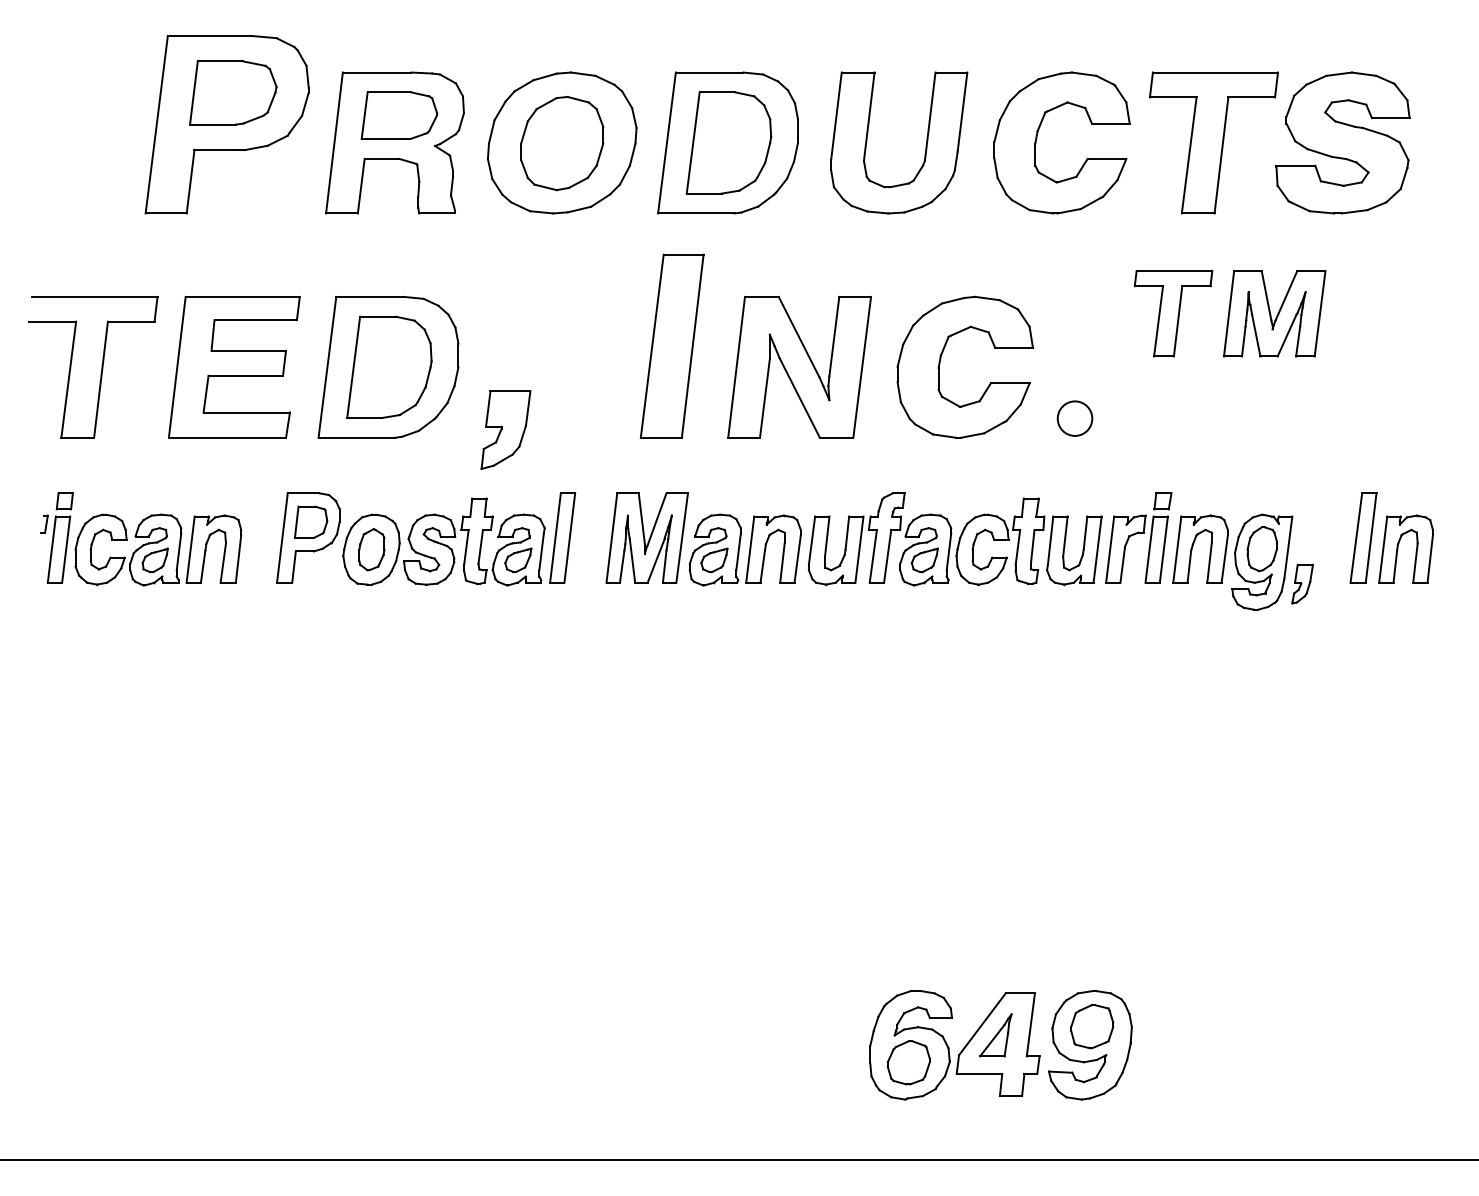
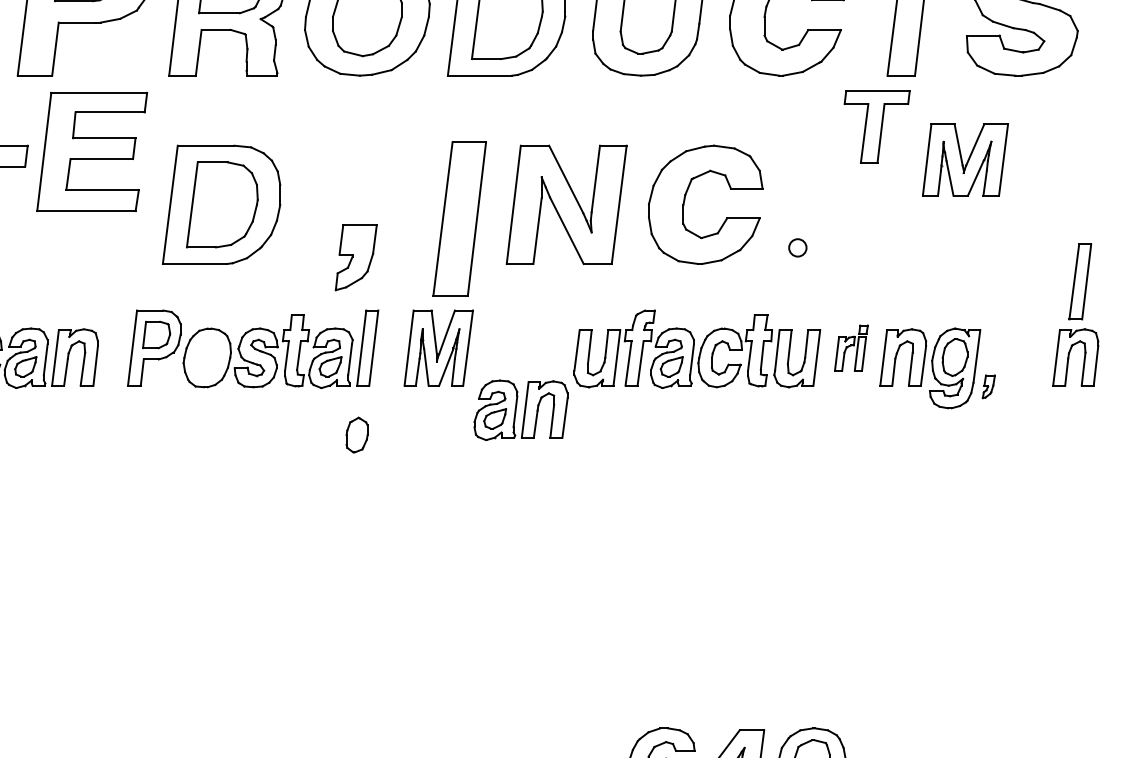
part: (1173, 313) -> (877, 126), moved
part: (671, 345) -> (459, 218), moved
part: (234, 366) -> (92, 151), moved
circle: (1074, 418) -> (797, 247), size x0.6
part: (505, 429) -> (355, 257), moved
part: (1138, 537) -> (851, 347), size x0.6
part: (1363, 537) -> (1080, 281), moved
part: (371, 549) -> (356, 435), moved
part: (744, 549) -> (520, 409), moved
part: (1302, 583) -> (988, 386), size x0.7

